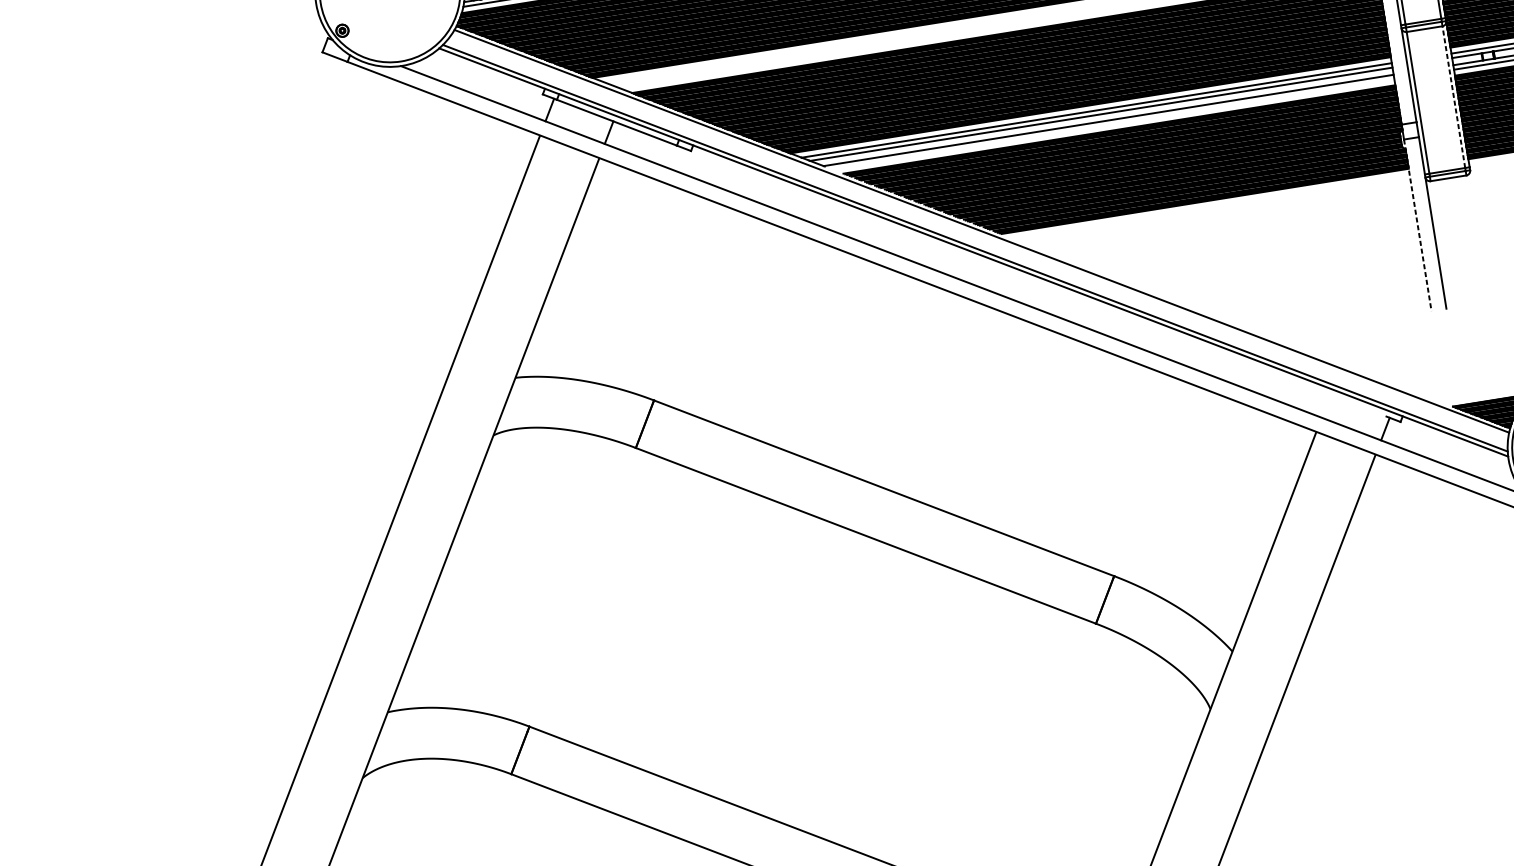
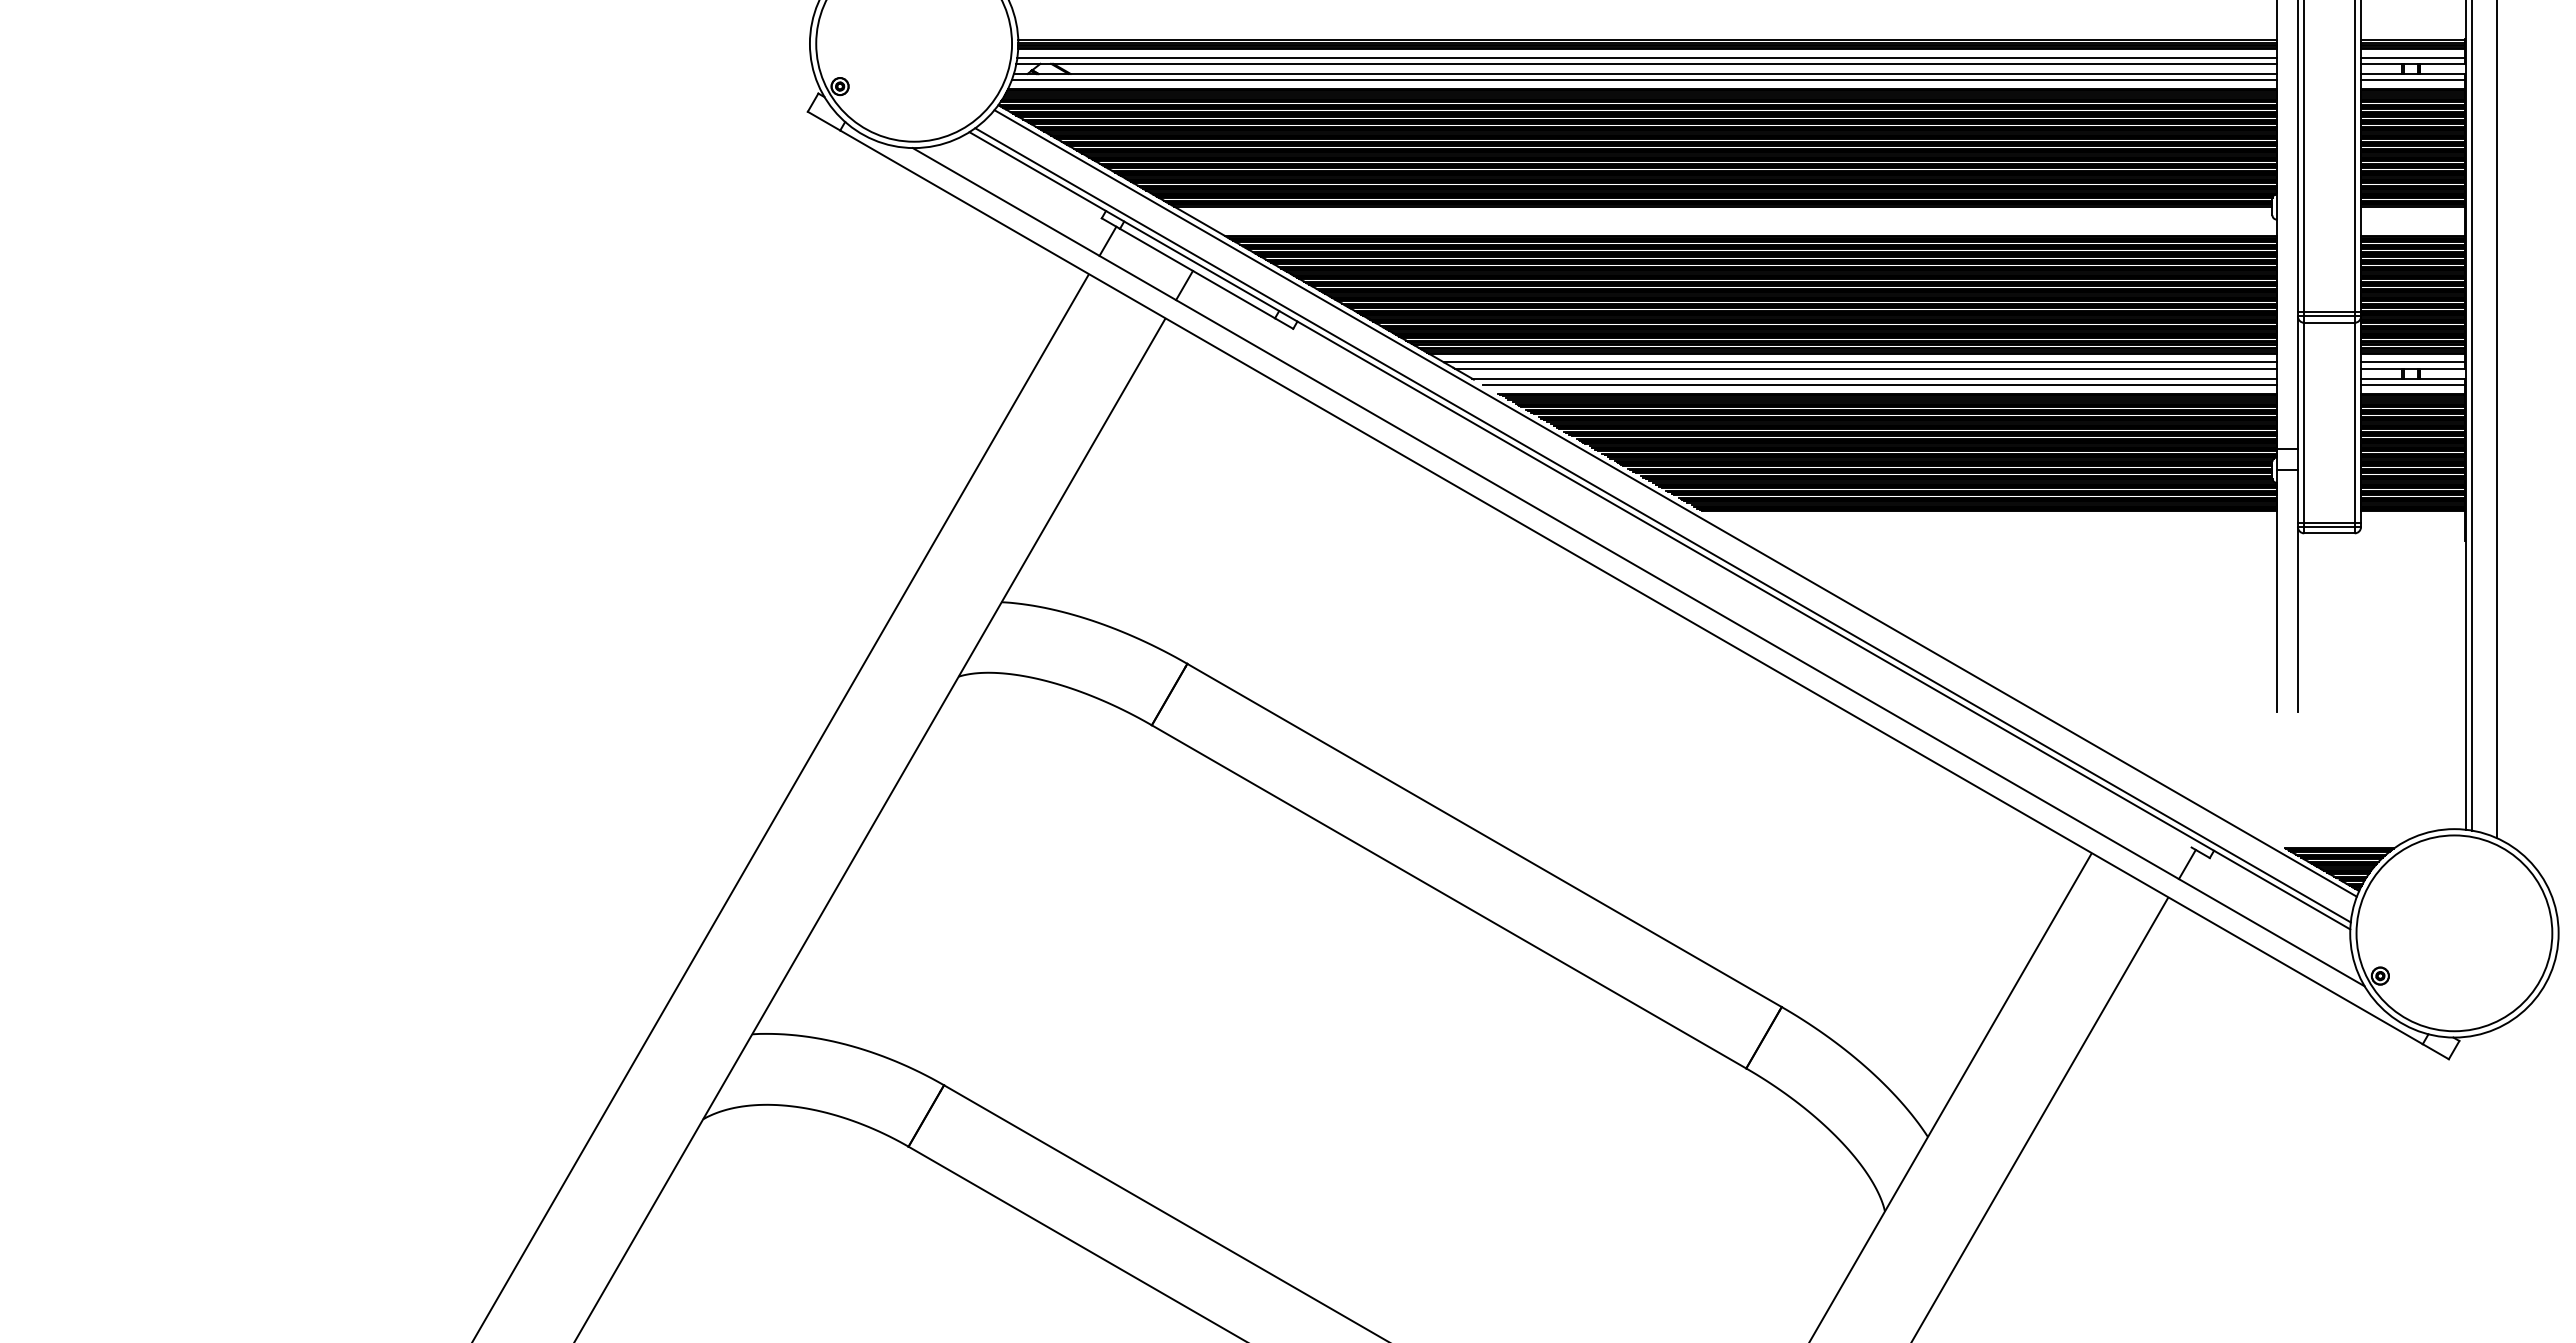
line: (1453, 96) -> (2354, 422), dashed -> solid
line: (1112, 124) -> (1879, 385), added
line: (1417, 225) -> (2276, 591), dashed -> solid

